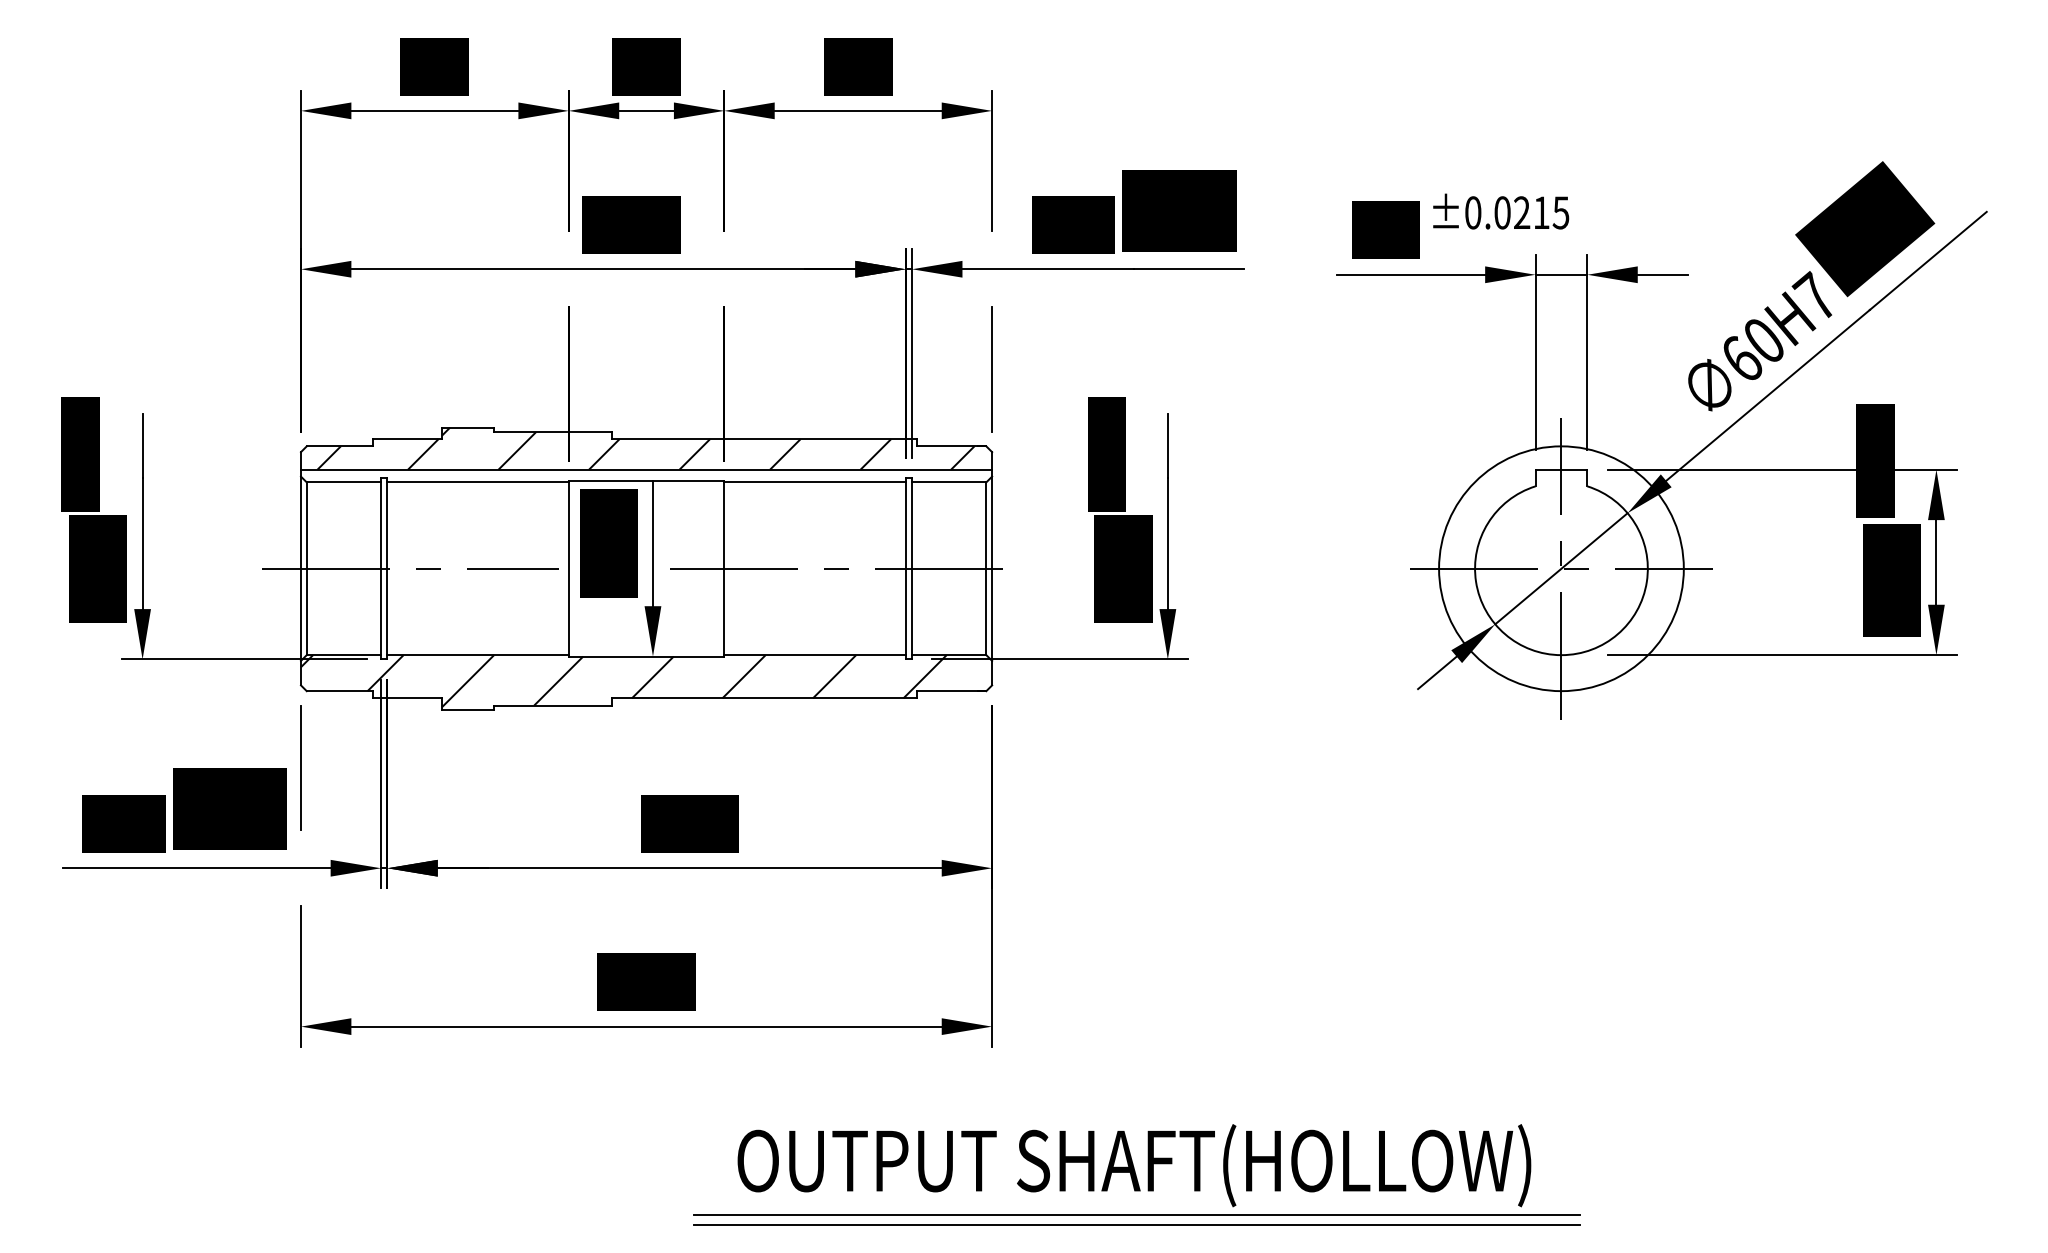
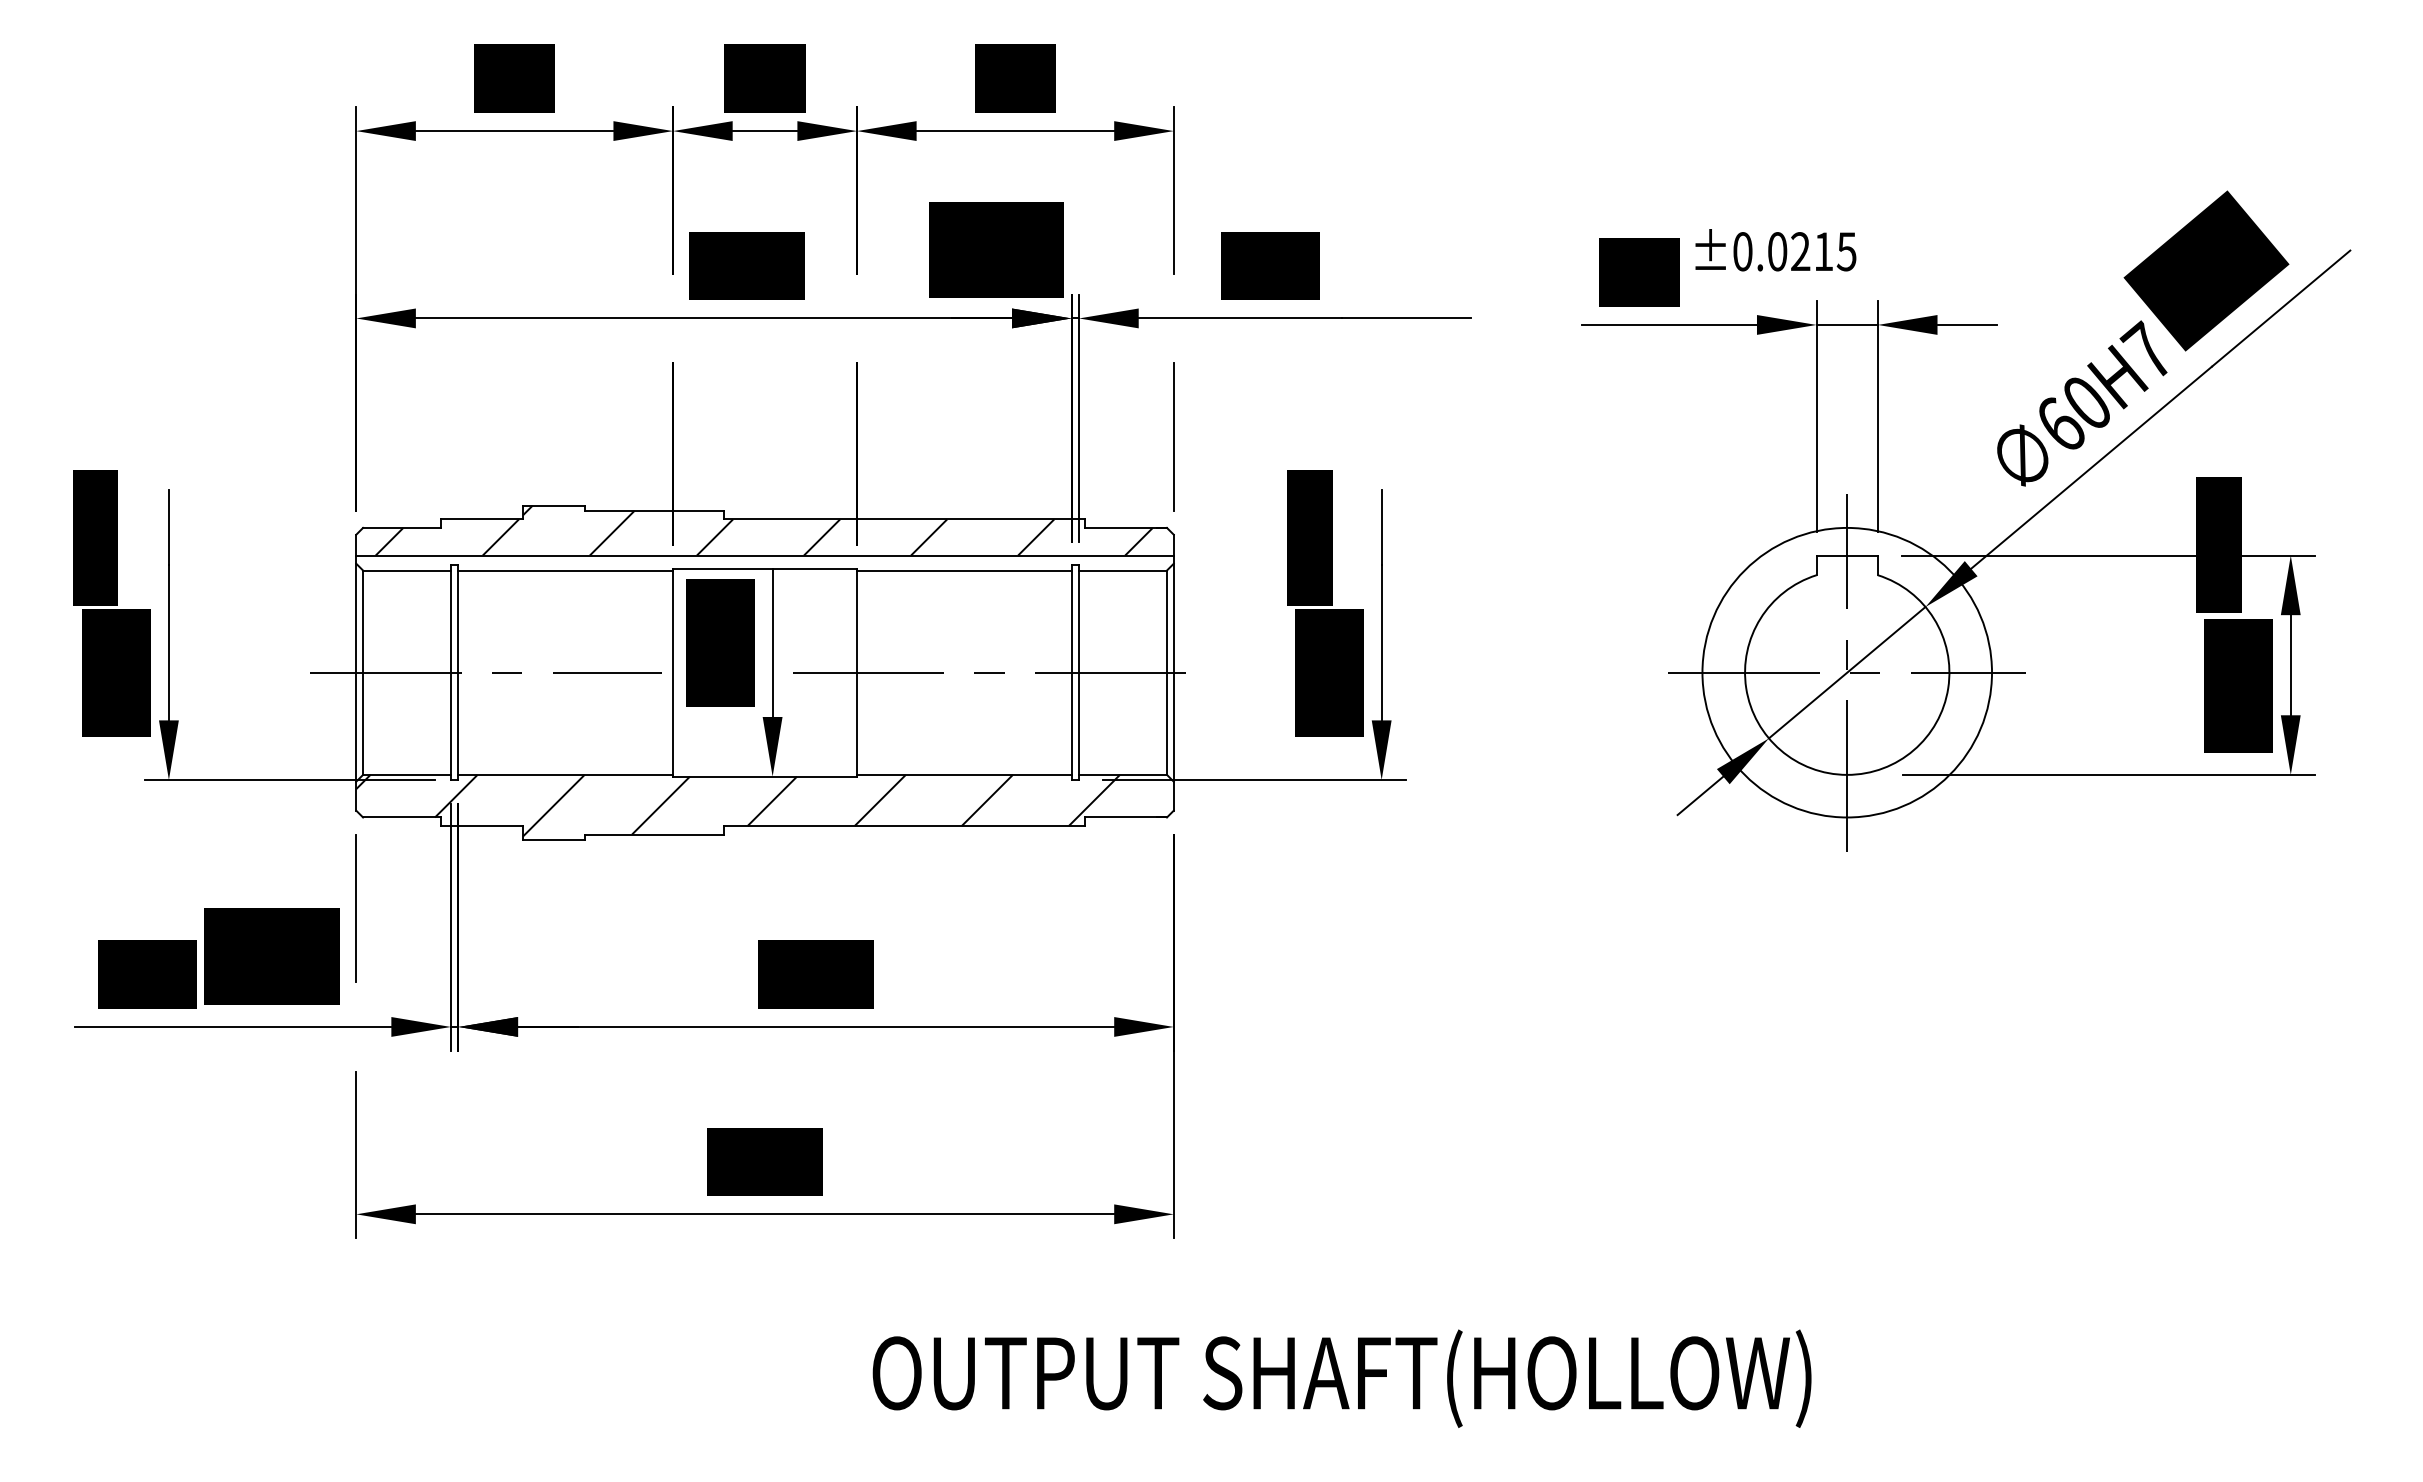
text: (1179, 210) -> (996, 249), moved
line: (1137, 1215) -> (1345, 1437), removed
line: (1137, 1224) -> (1345, 1448), removed

